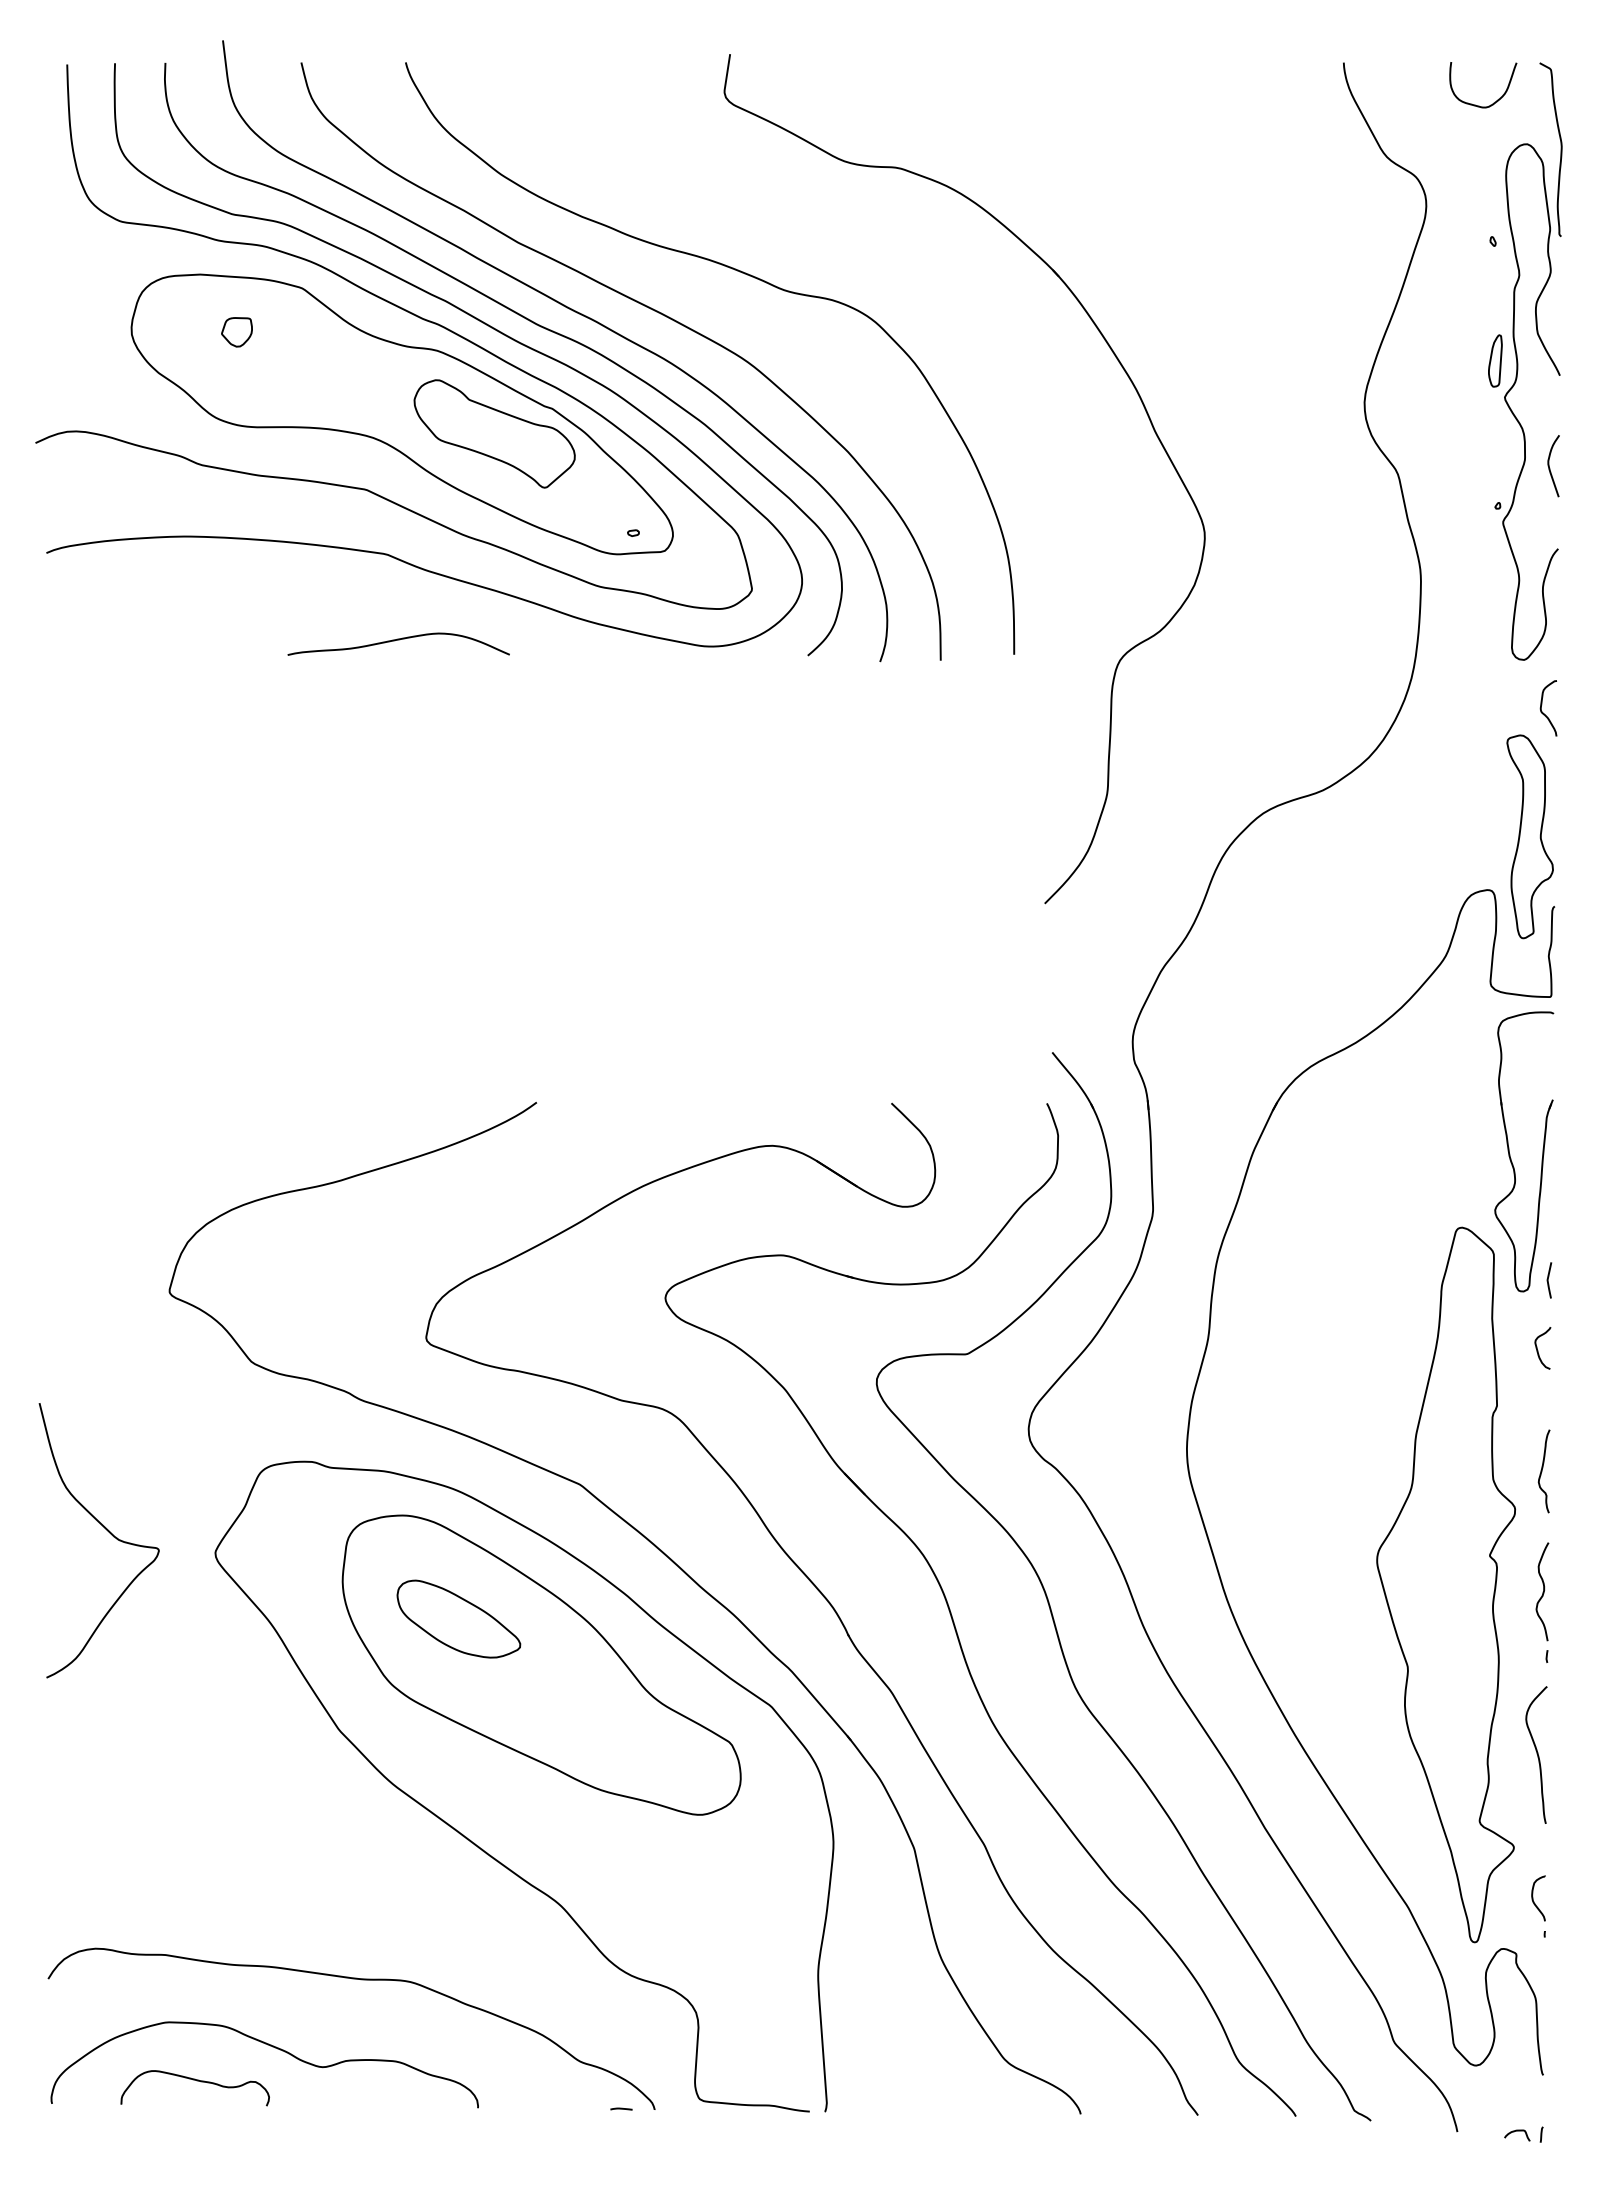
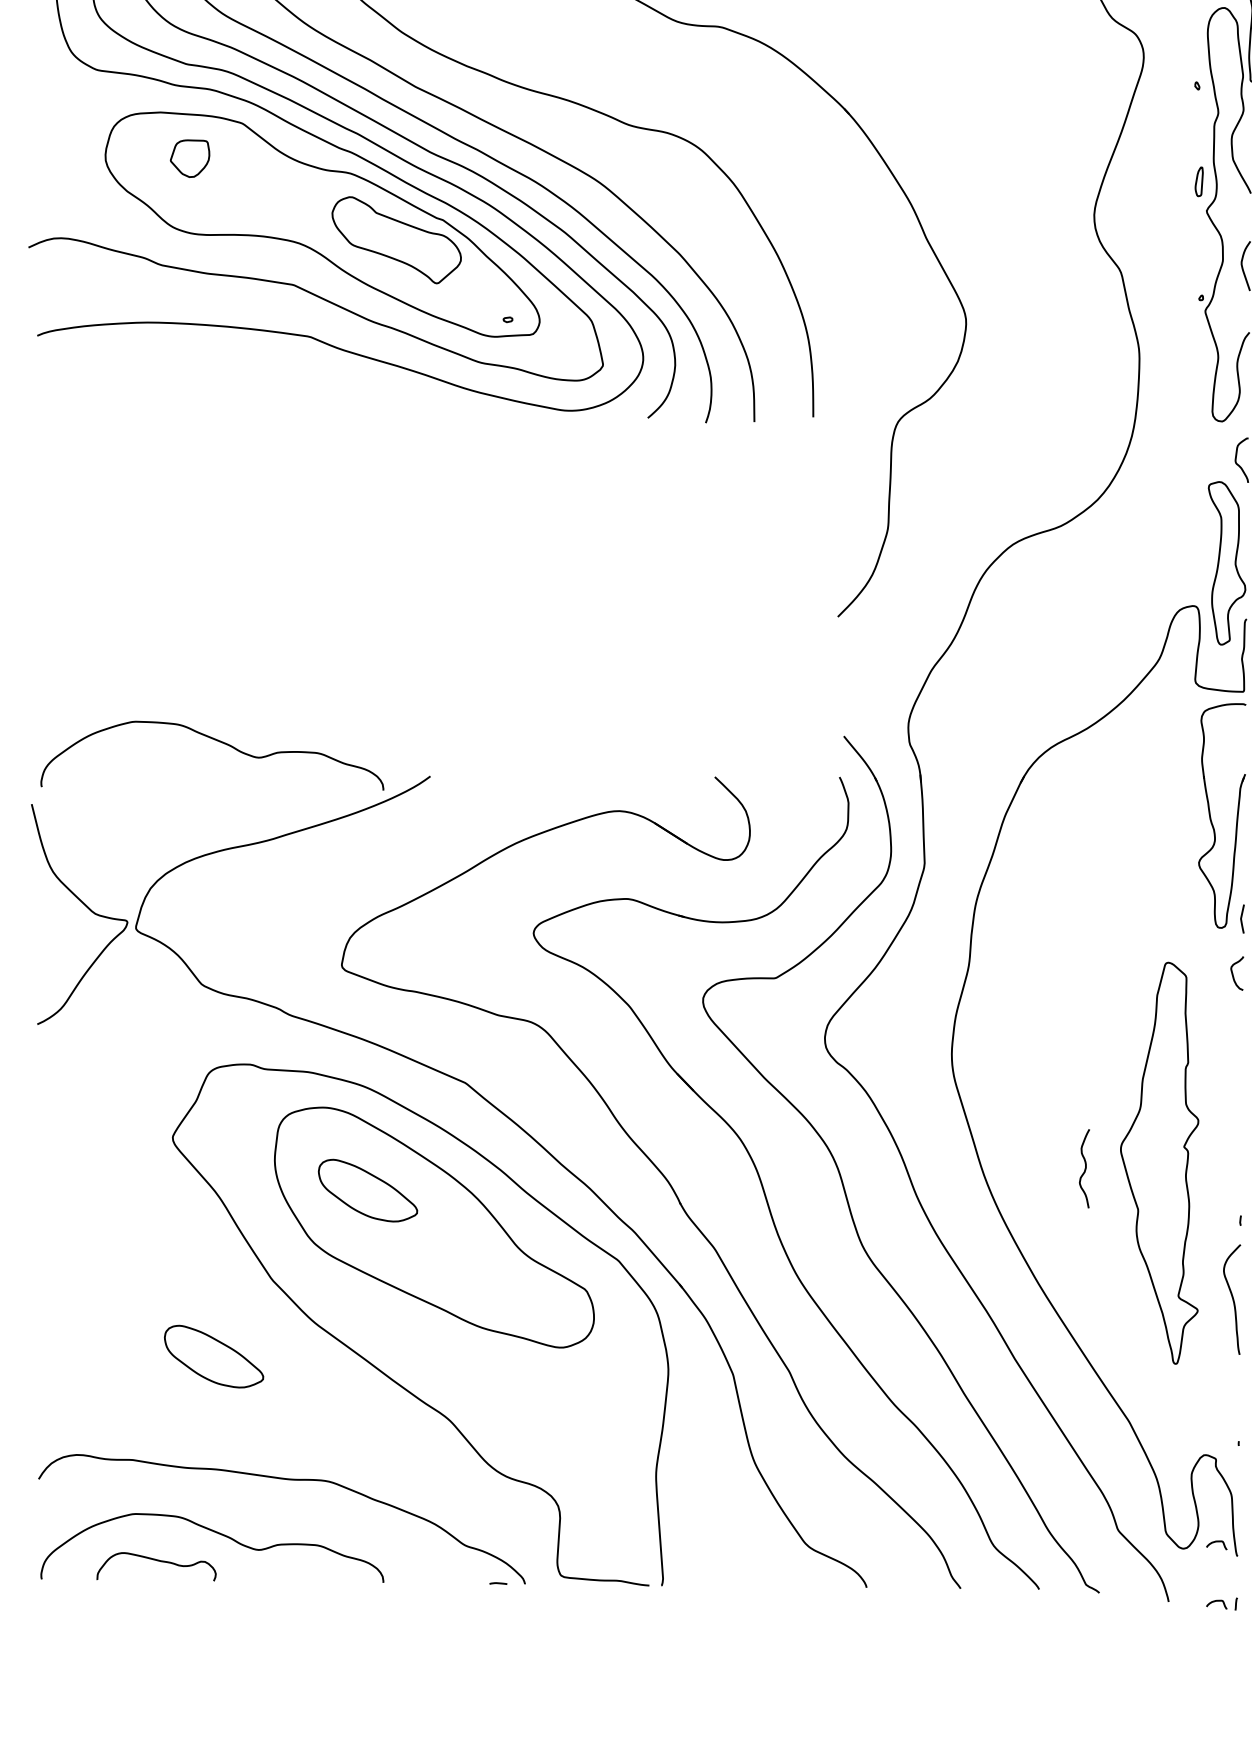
part: (236, 332) -> (189, 158), size x1.6
part: (1495, 360) -> (1199, 181), size x0.7
curve: (398, 640) -> (319, 405), removed
curve: (272, 1059) -> (218, 741), added
curve: (1542, 1471) -> (1236, 1072), removed
curve: (107, 1531) -> (86, 907), moved
part: (1445, 1584) -> (1159, 1162), size x0.7
curve: (1543, 1591) -> (1085, 1168), moved
part: (266, 1825) -> (213, 1356), added
curve: (1533, 1898) -> (1229, 1414), removed
curve: (1517, 2057) -> (1216, 1542), added

